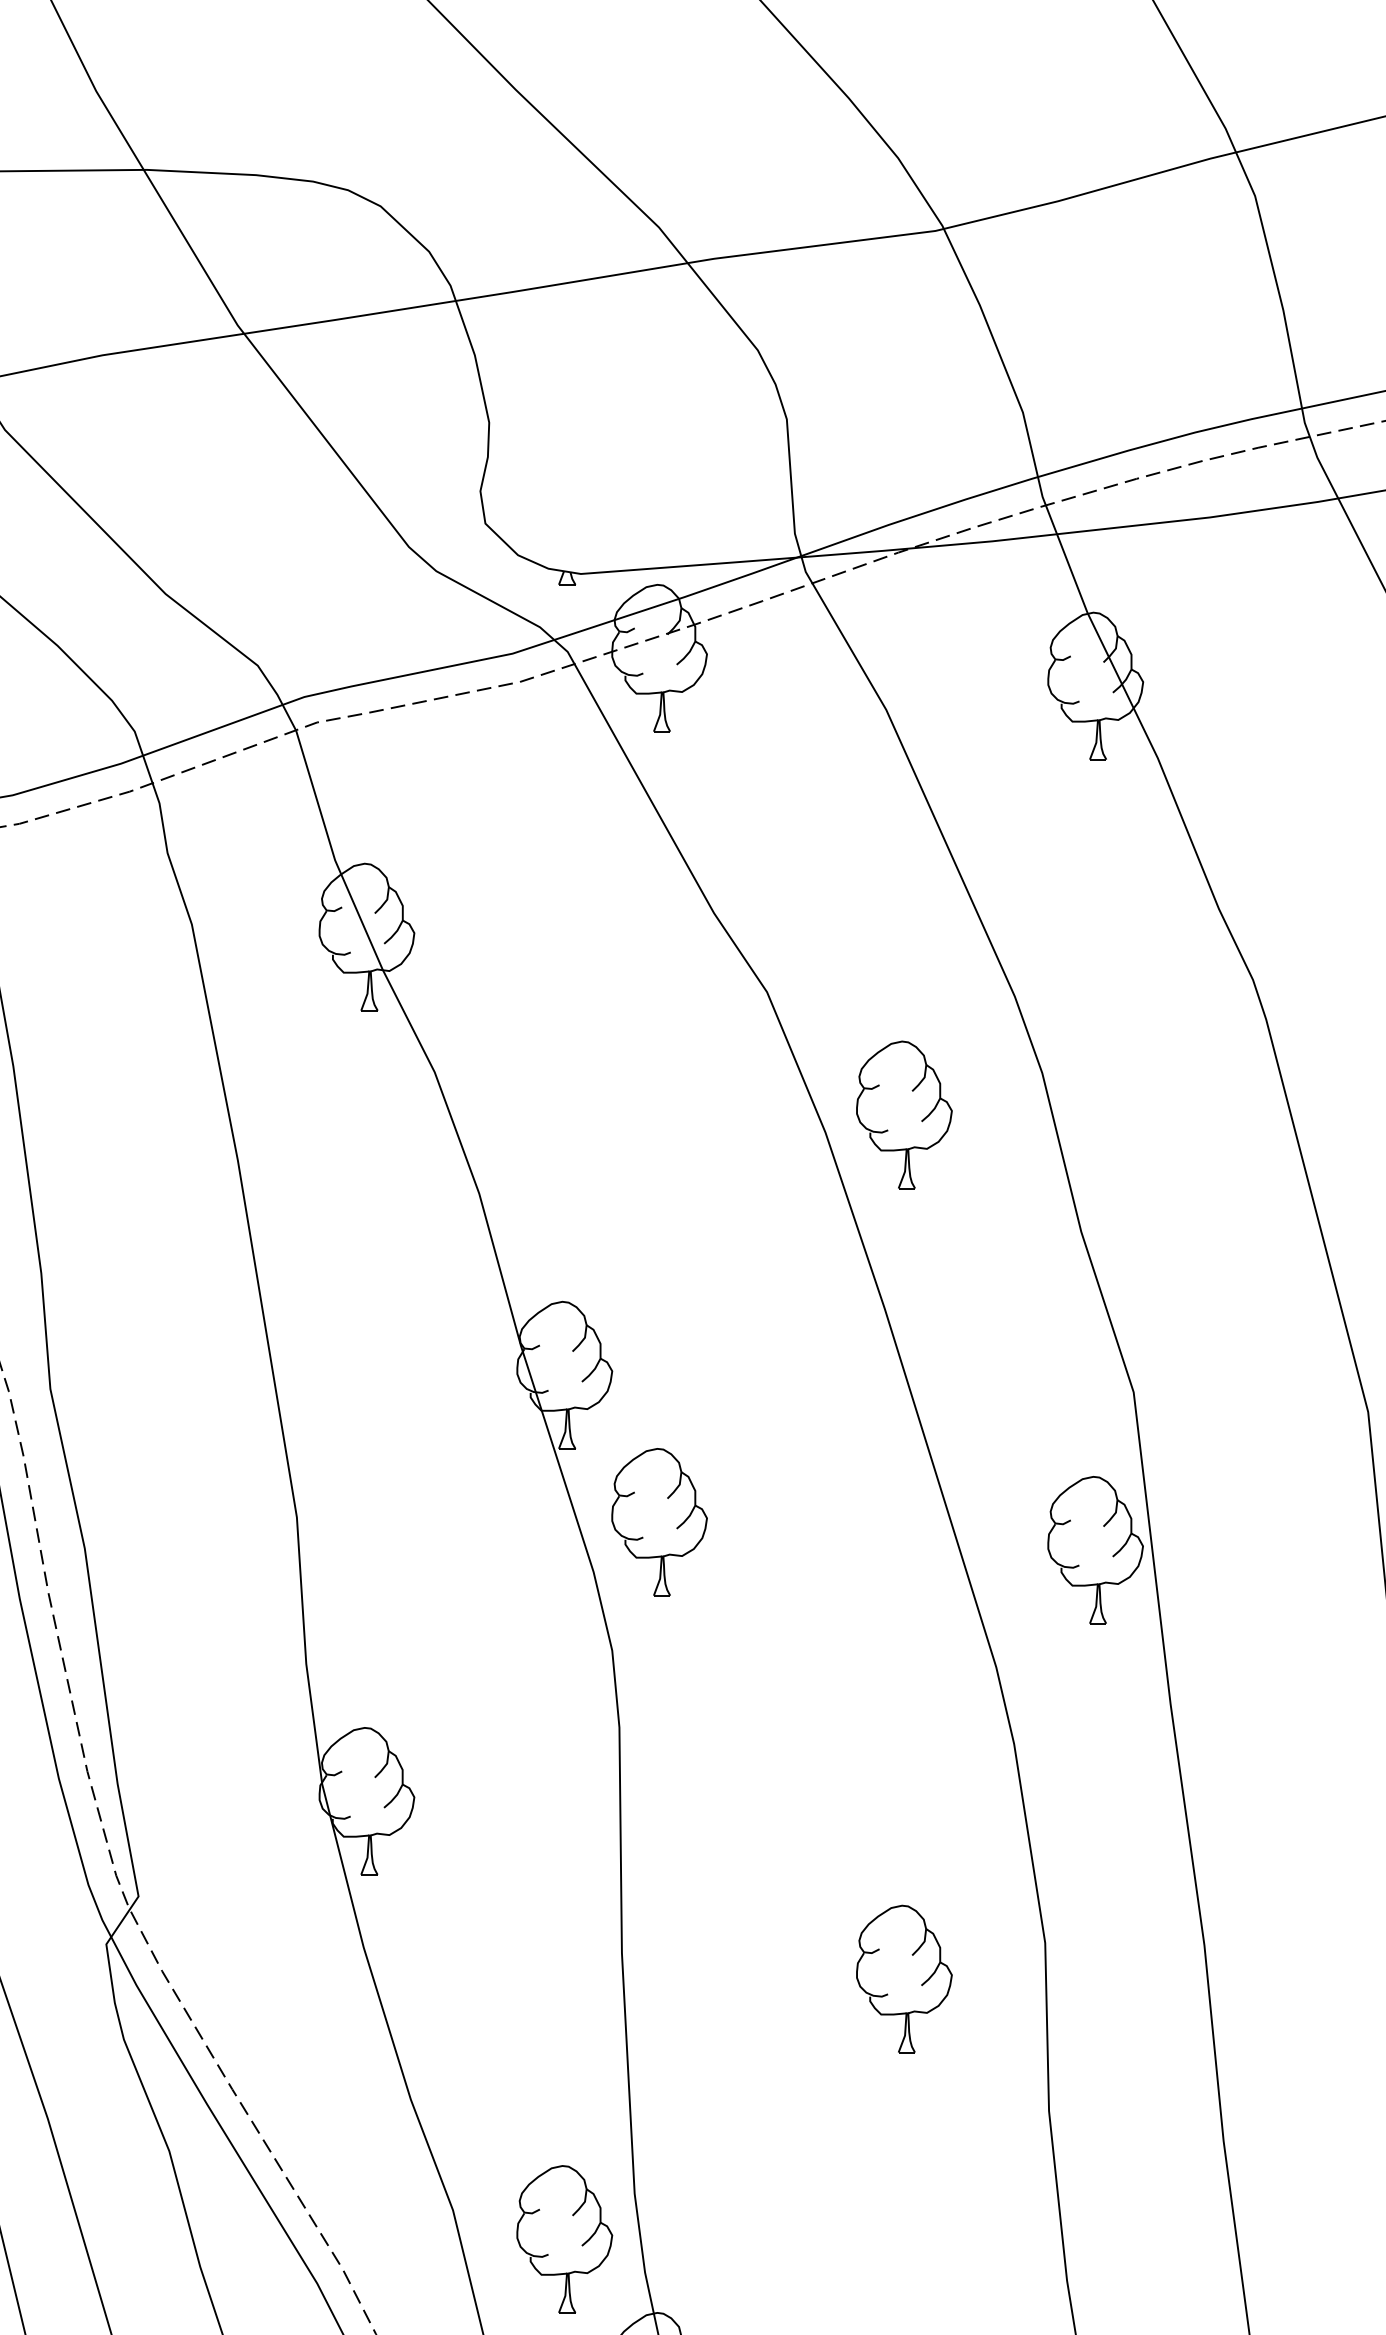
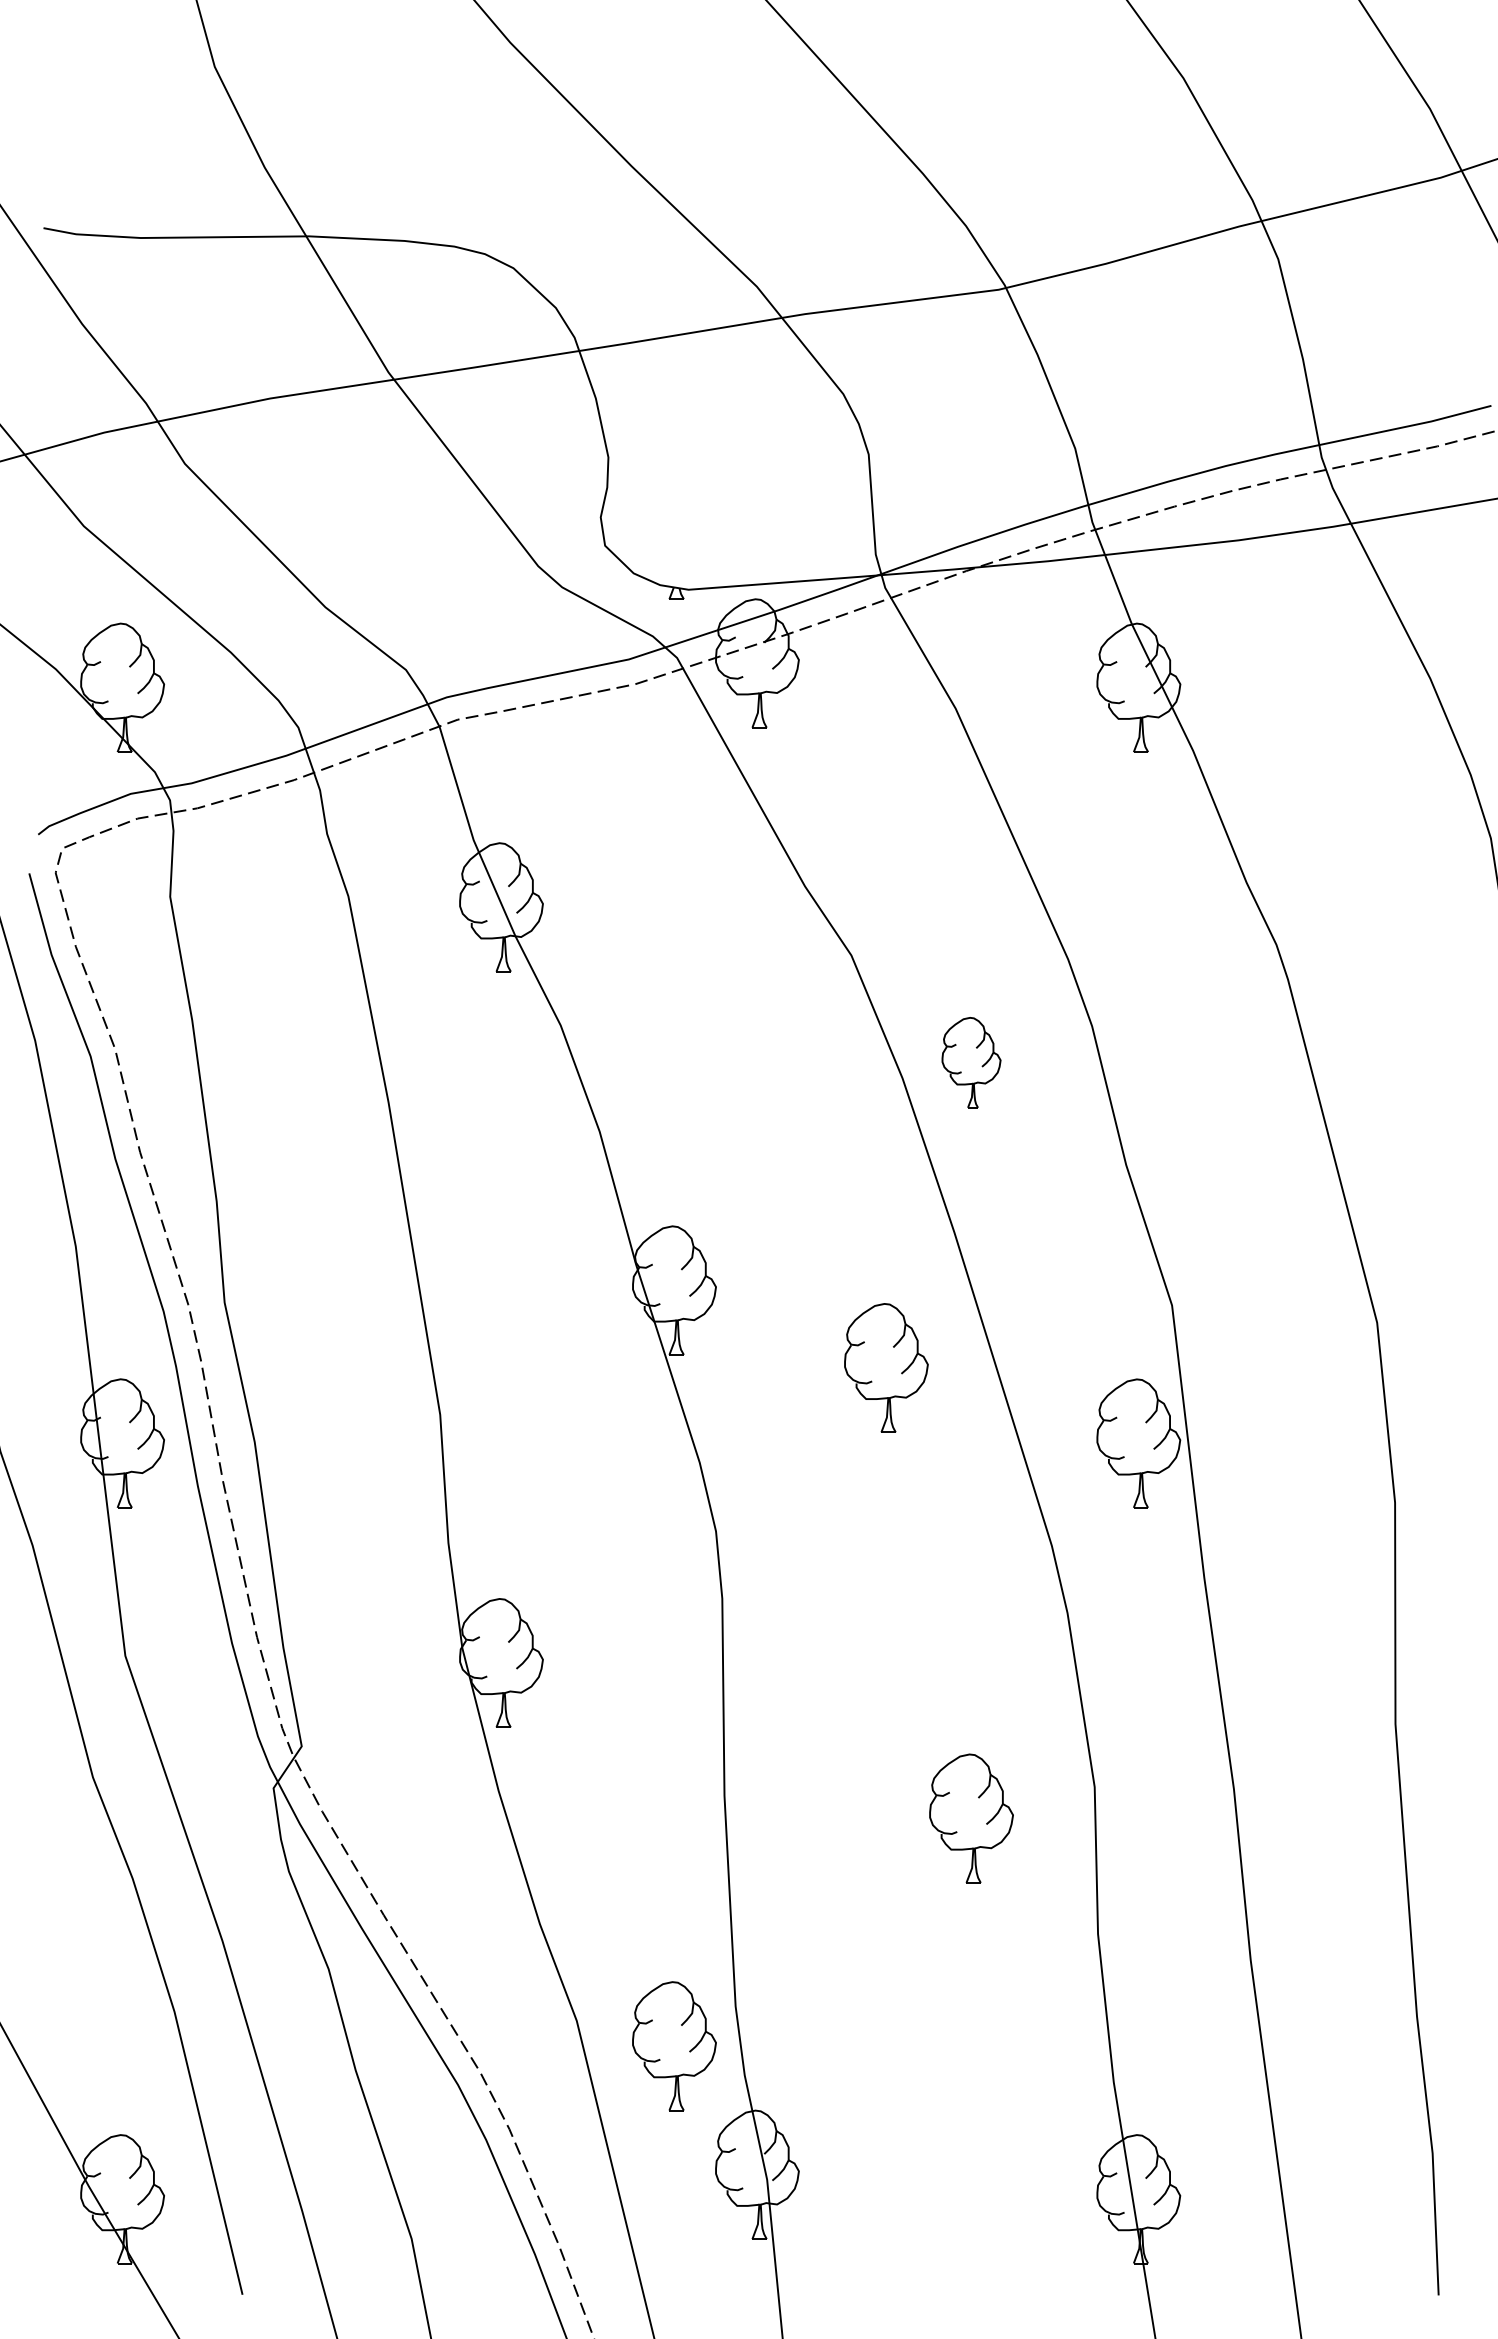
part: (904, 1114) -> (971, 1062), size x0.7
part: (659, 1521) -> (886, 1367), moved

